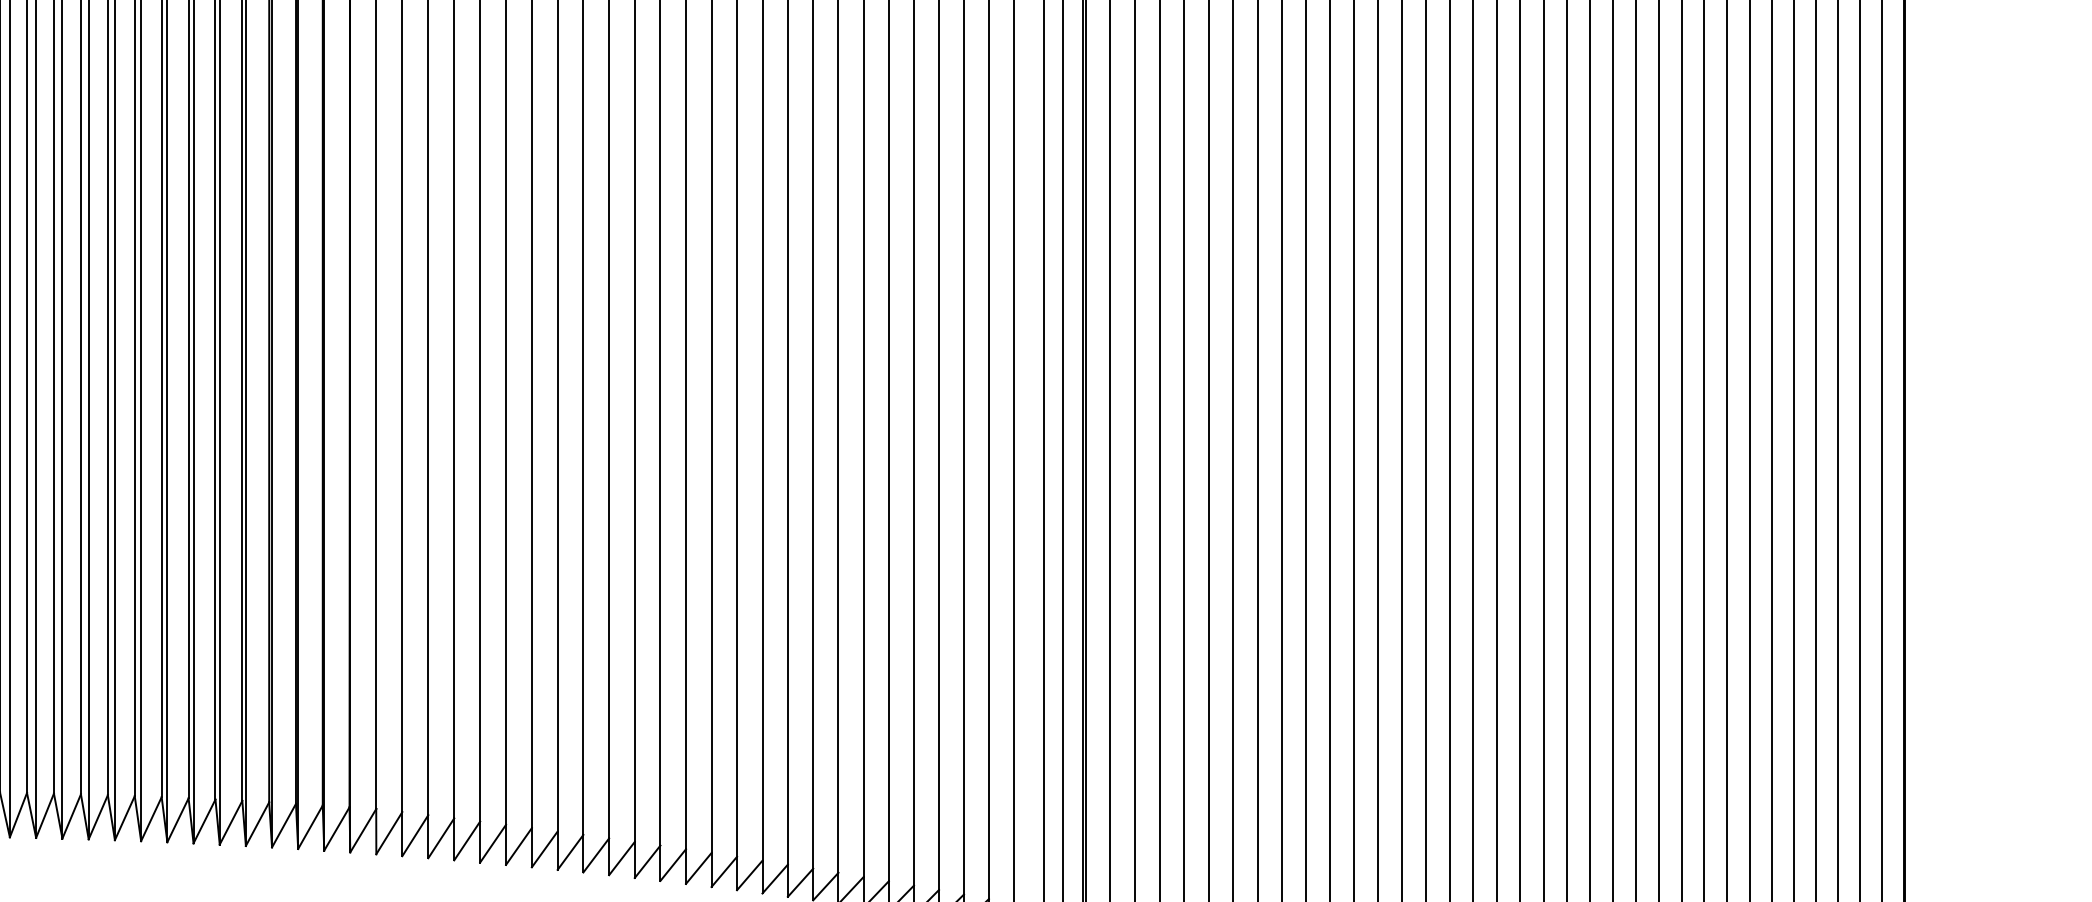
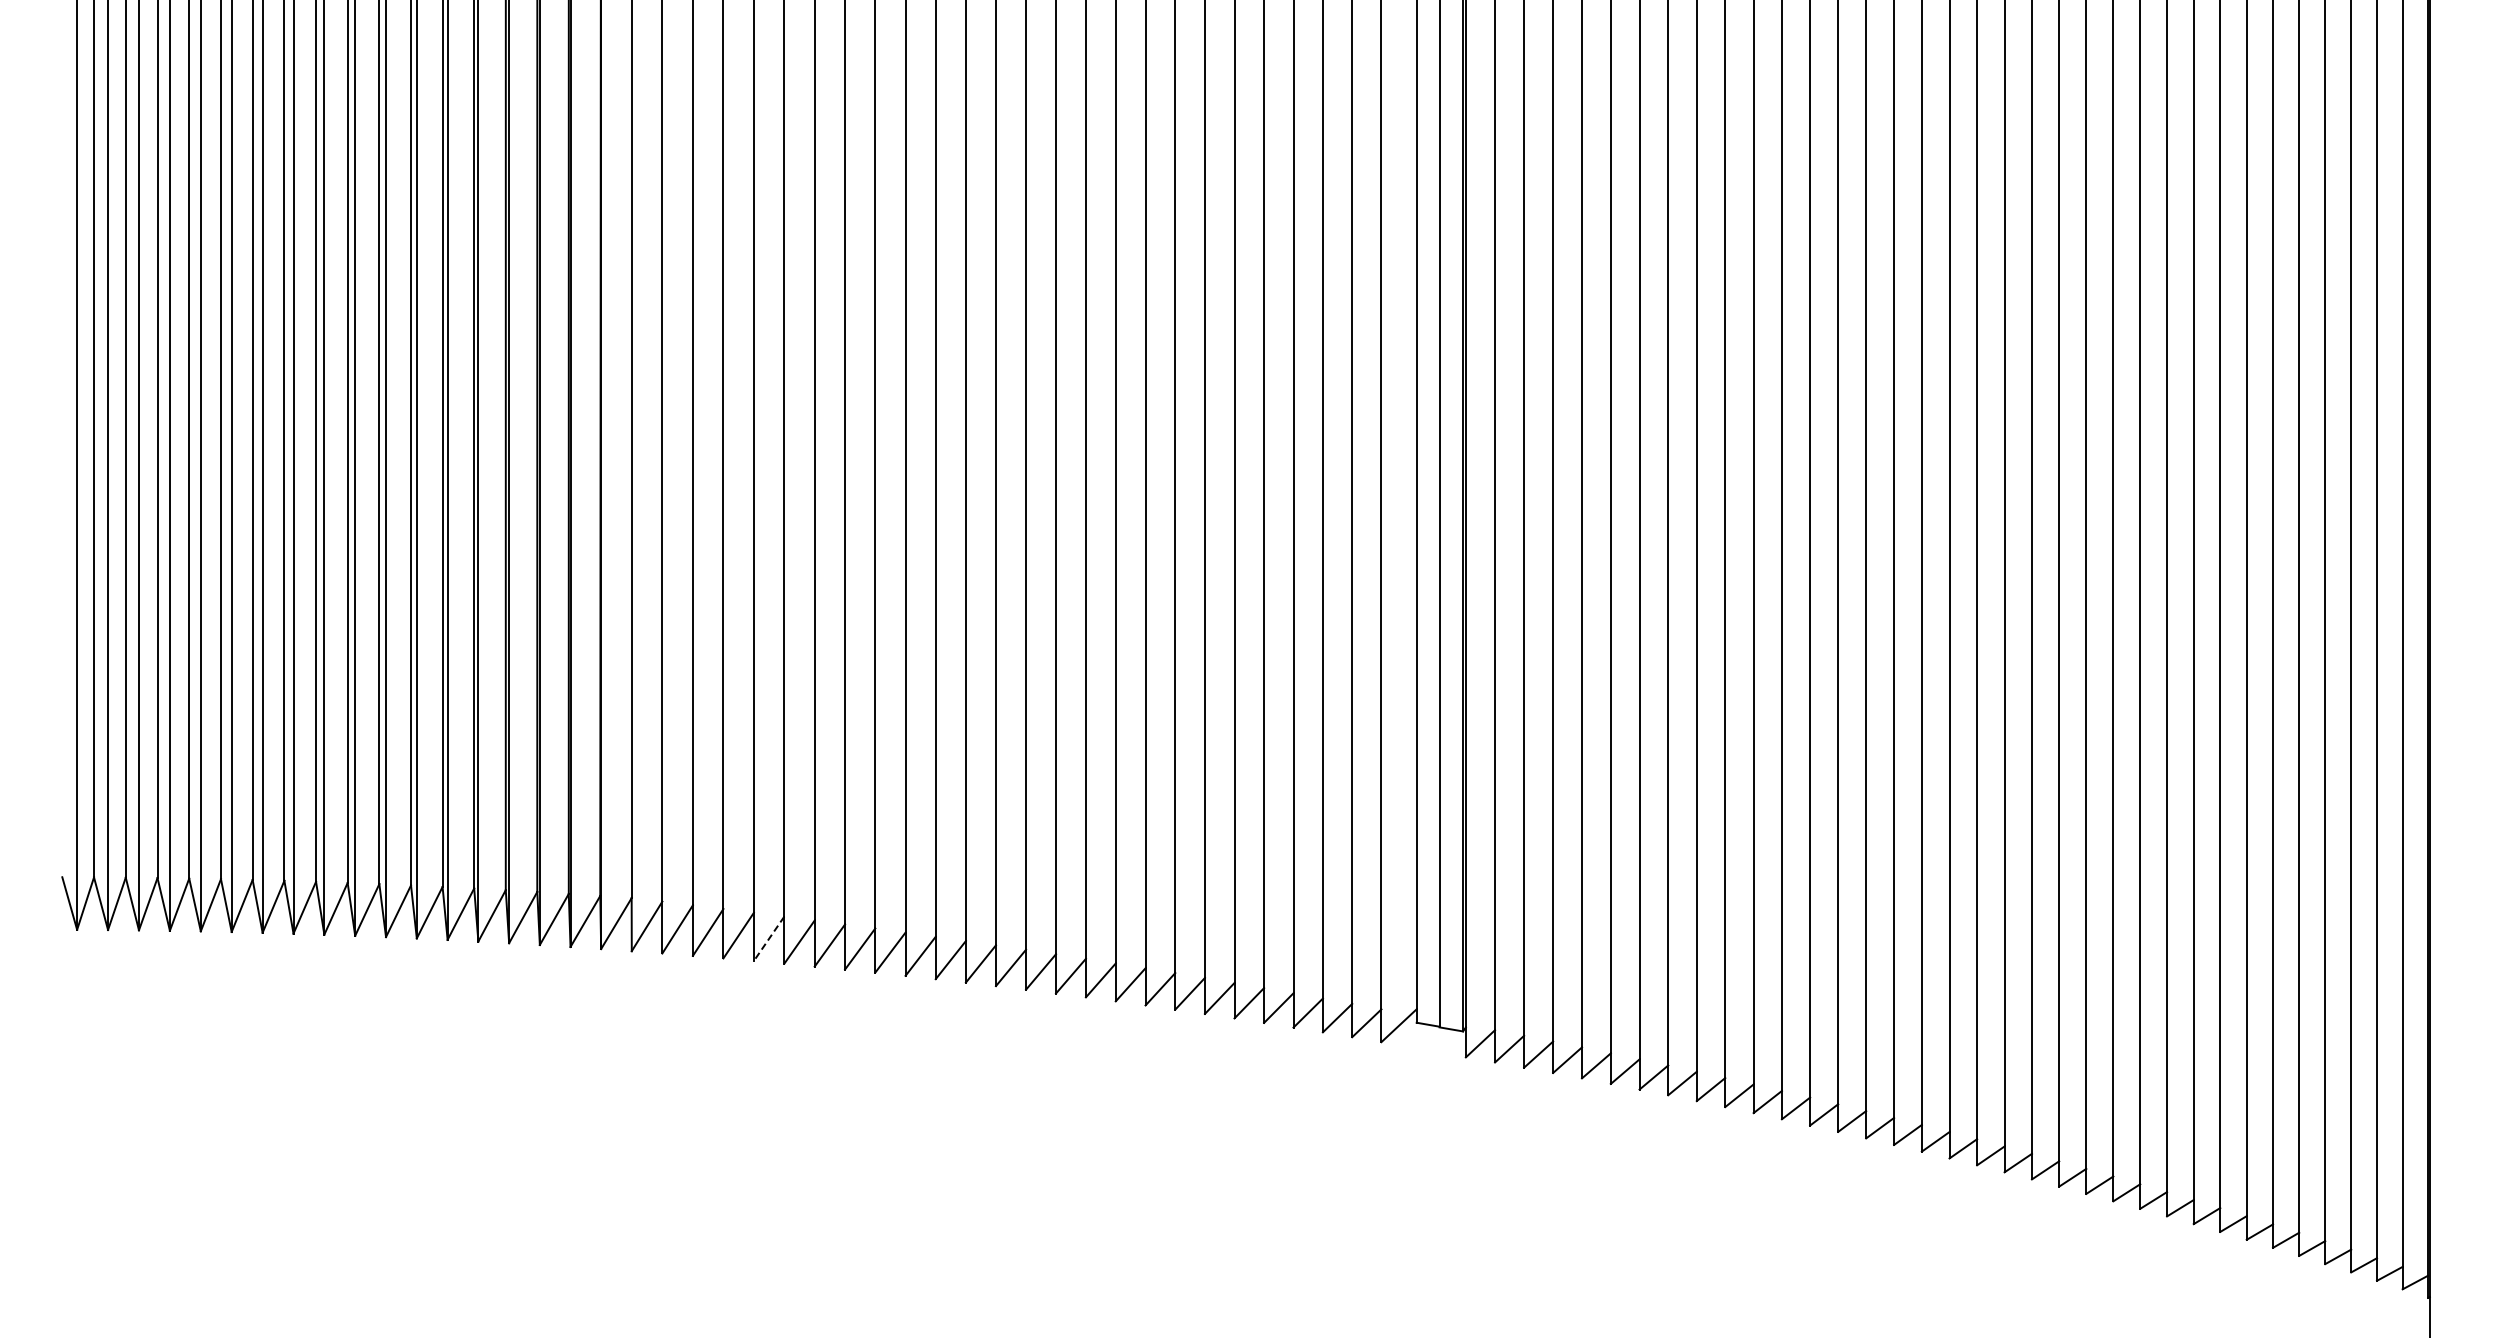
line: (493, 843) -> (769, 938), solid -> dashed

